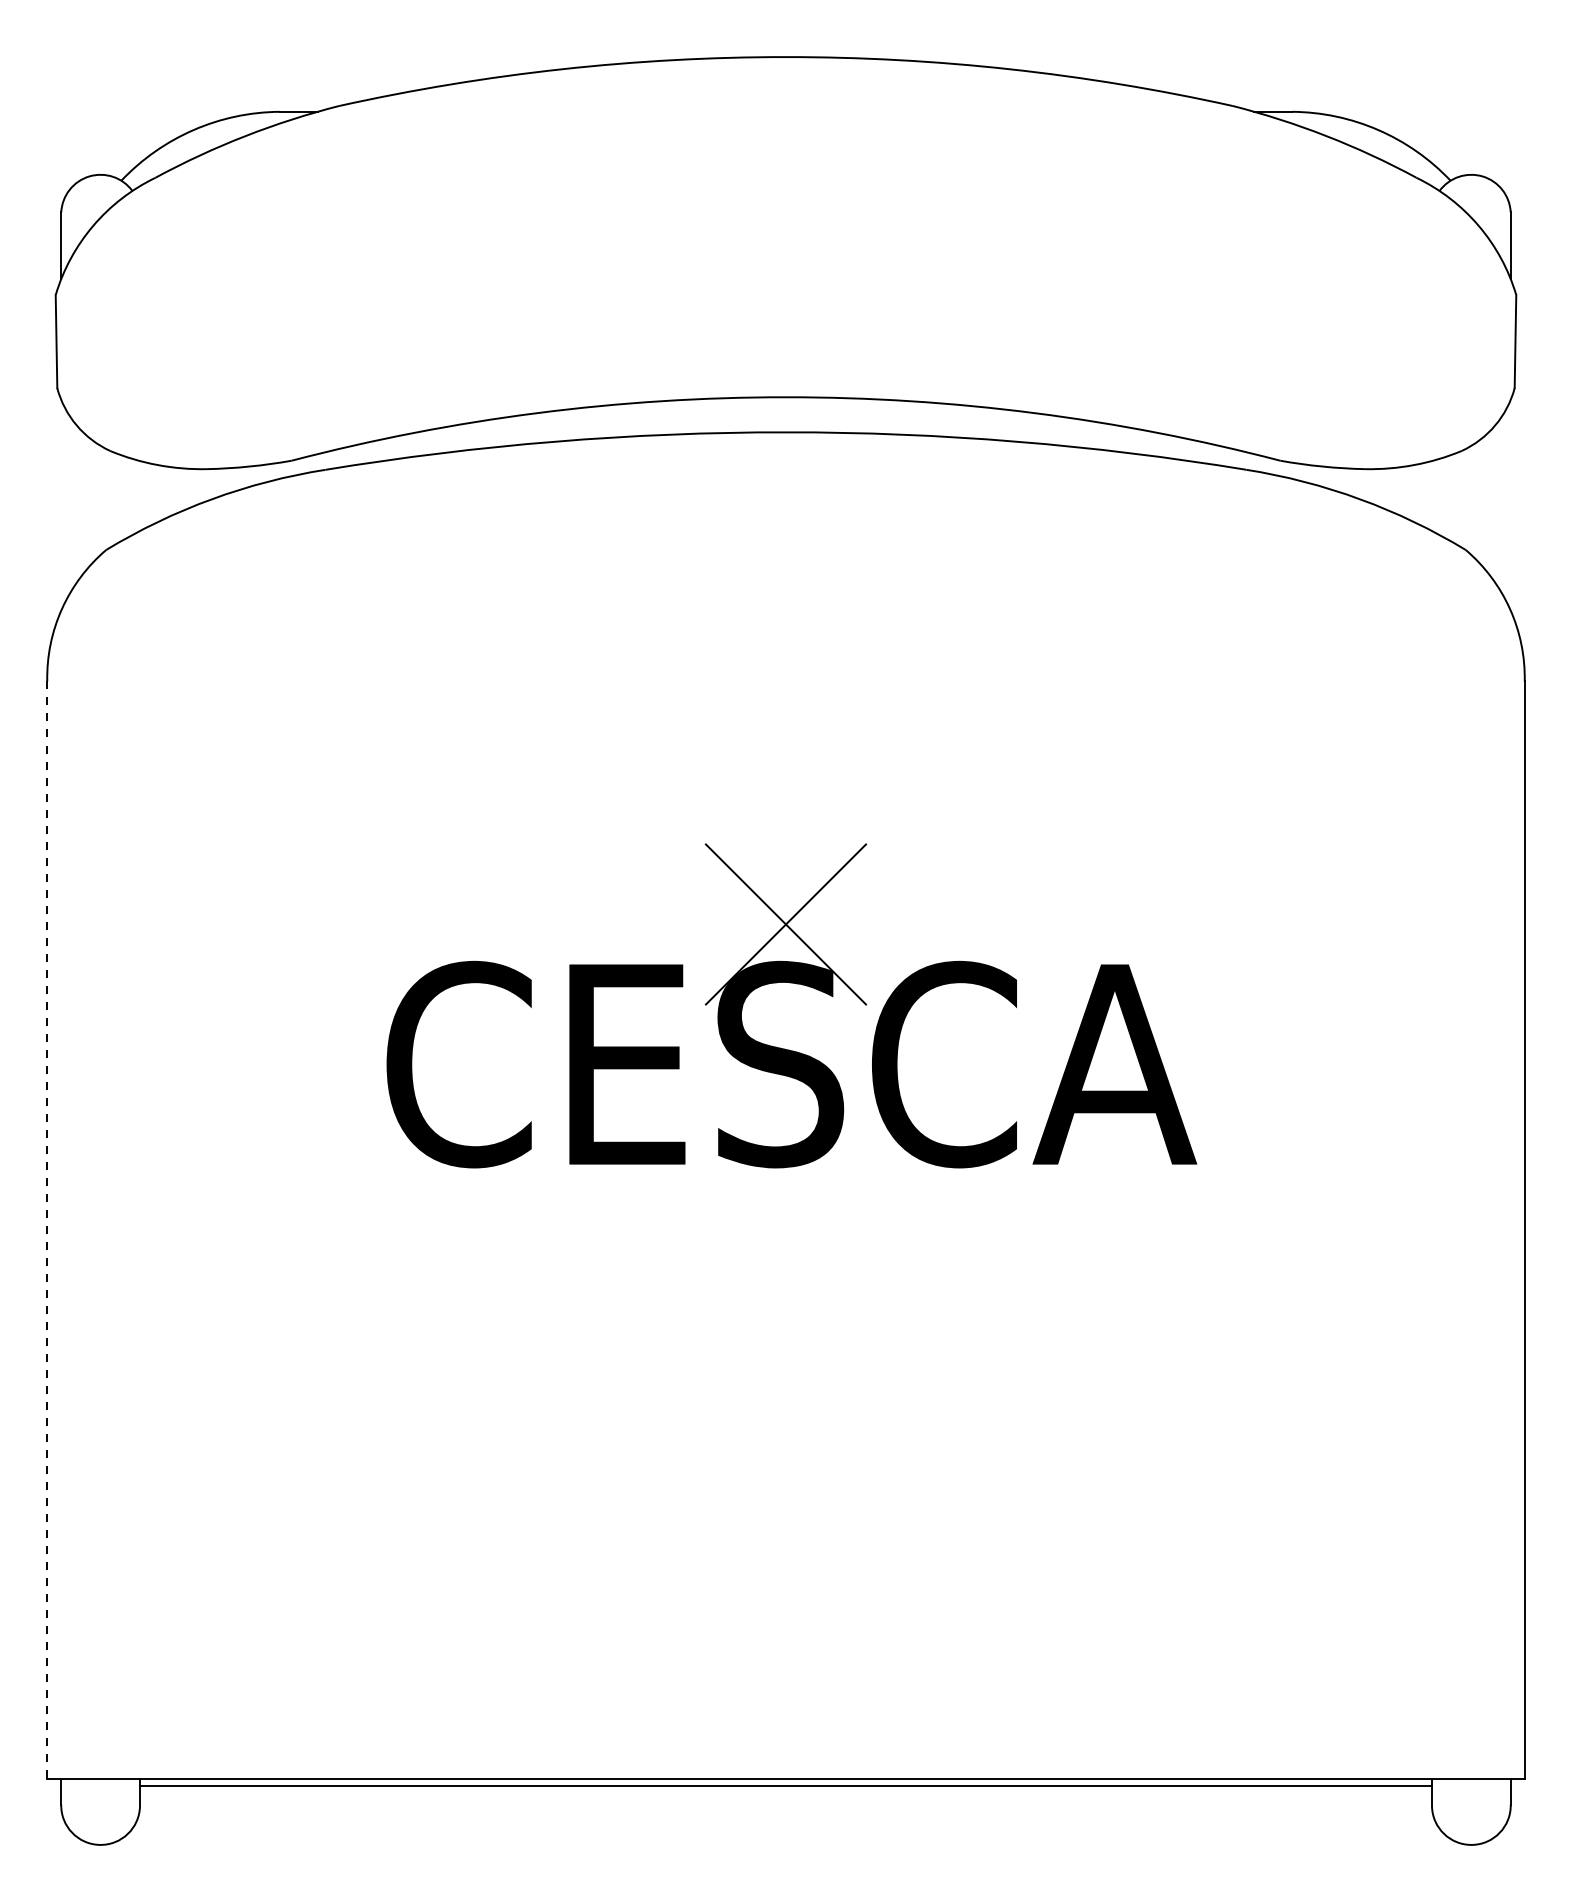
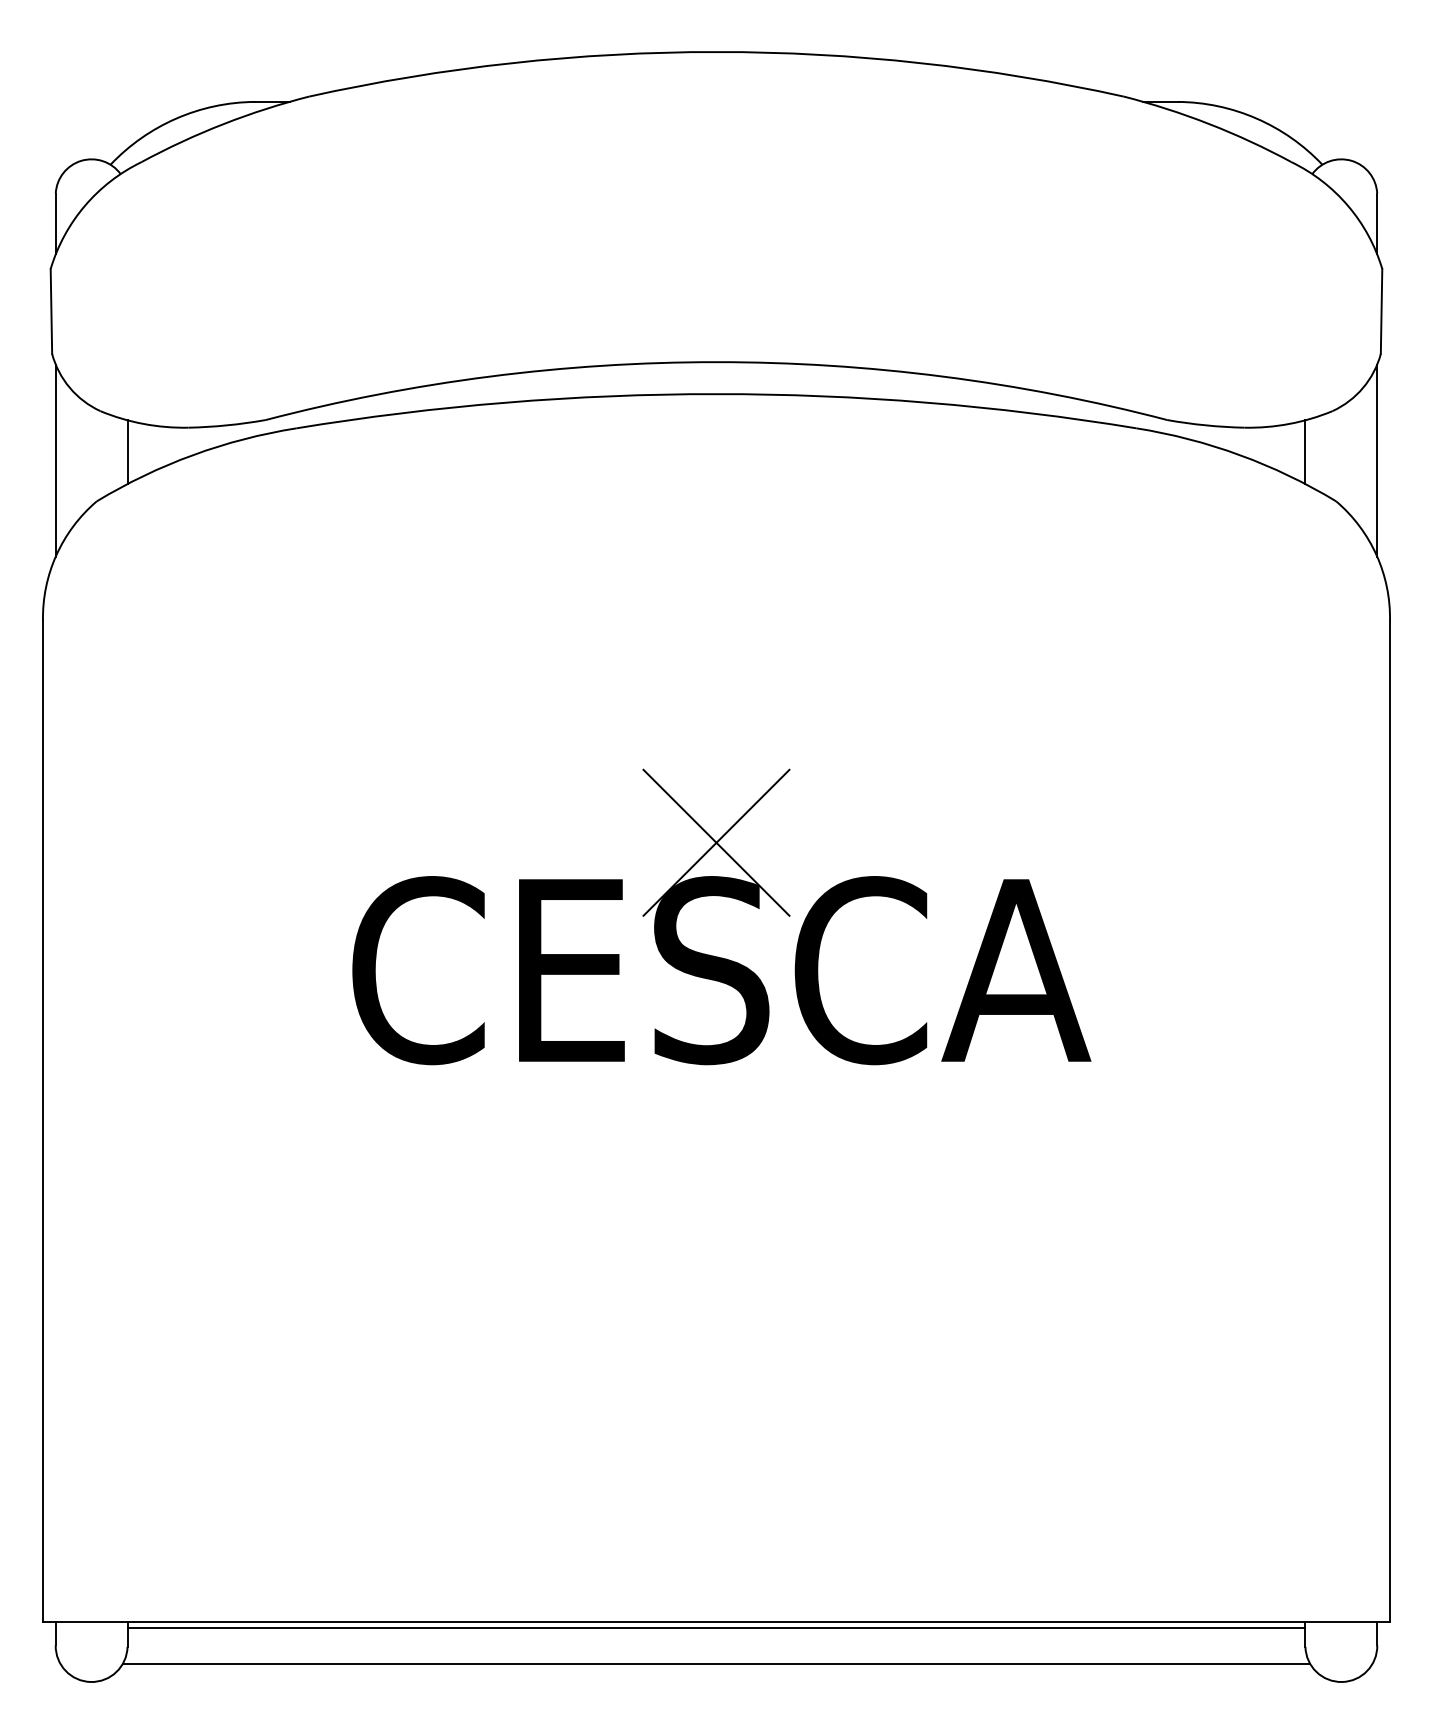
line: (140, 496) -> (127, 452), added
line: (1431, 496) -> (1305, 452), added
line: (61, 504) -> (55, 459), added
line: (1510, 504) -> (1377, 459), added
line: (47, 1230) -> (43, 1121), dashed -> solid
line: (785, 1825) -> (716, 1664), added

